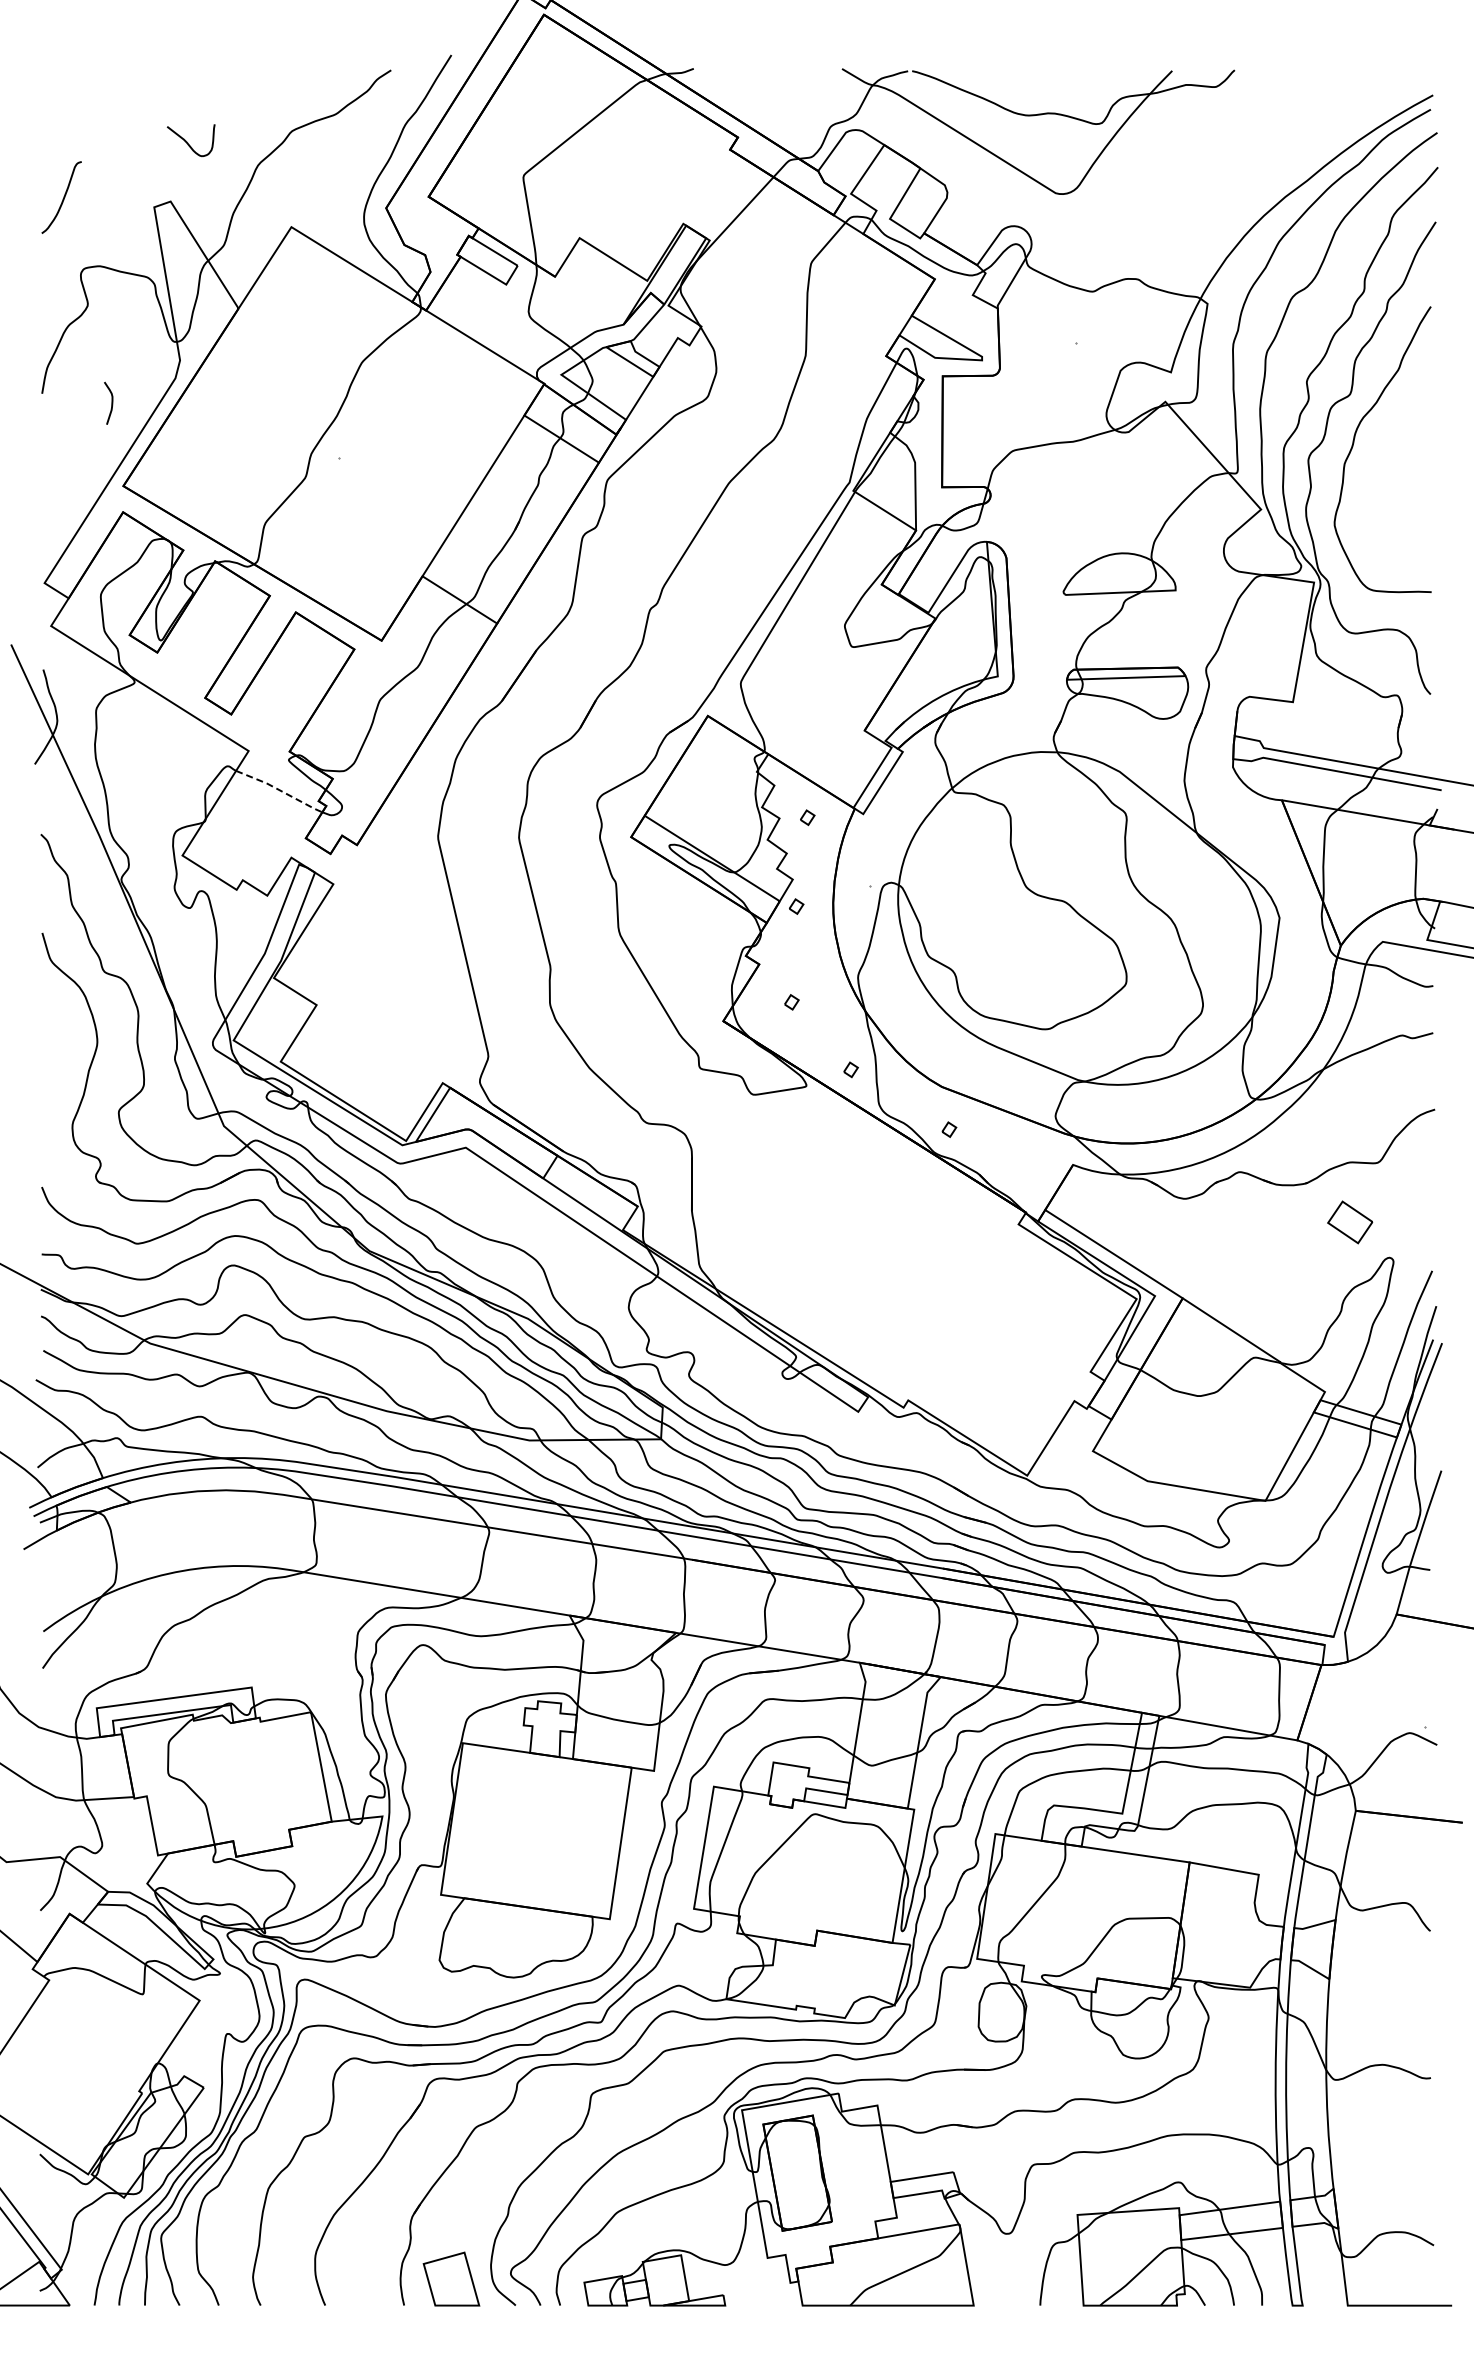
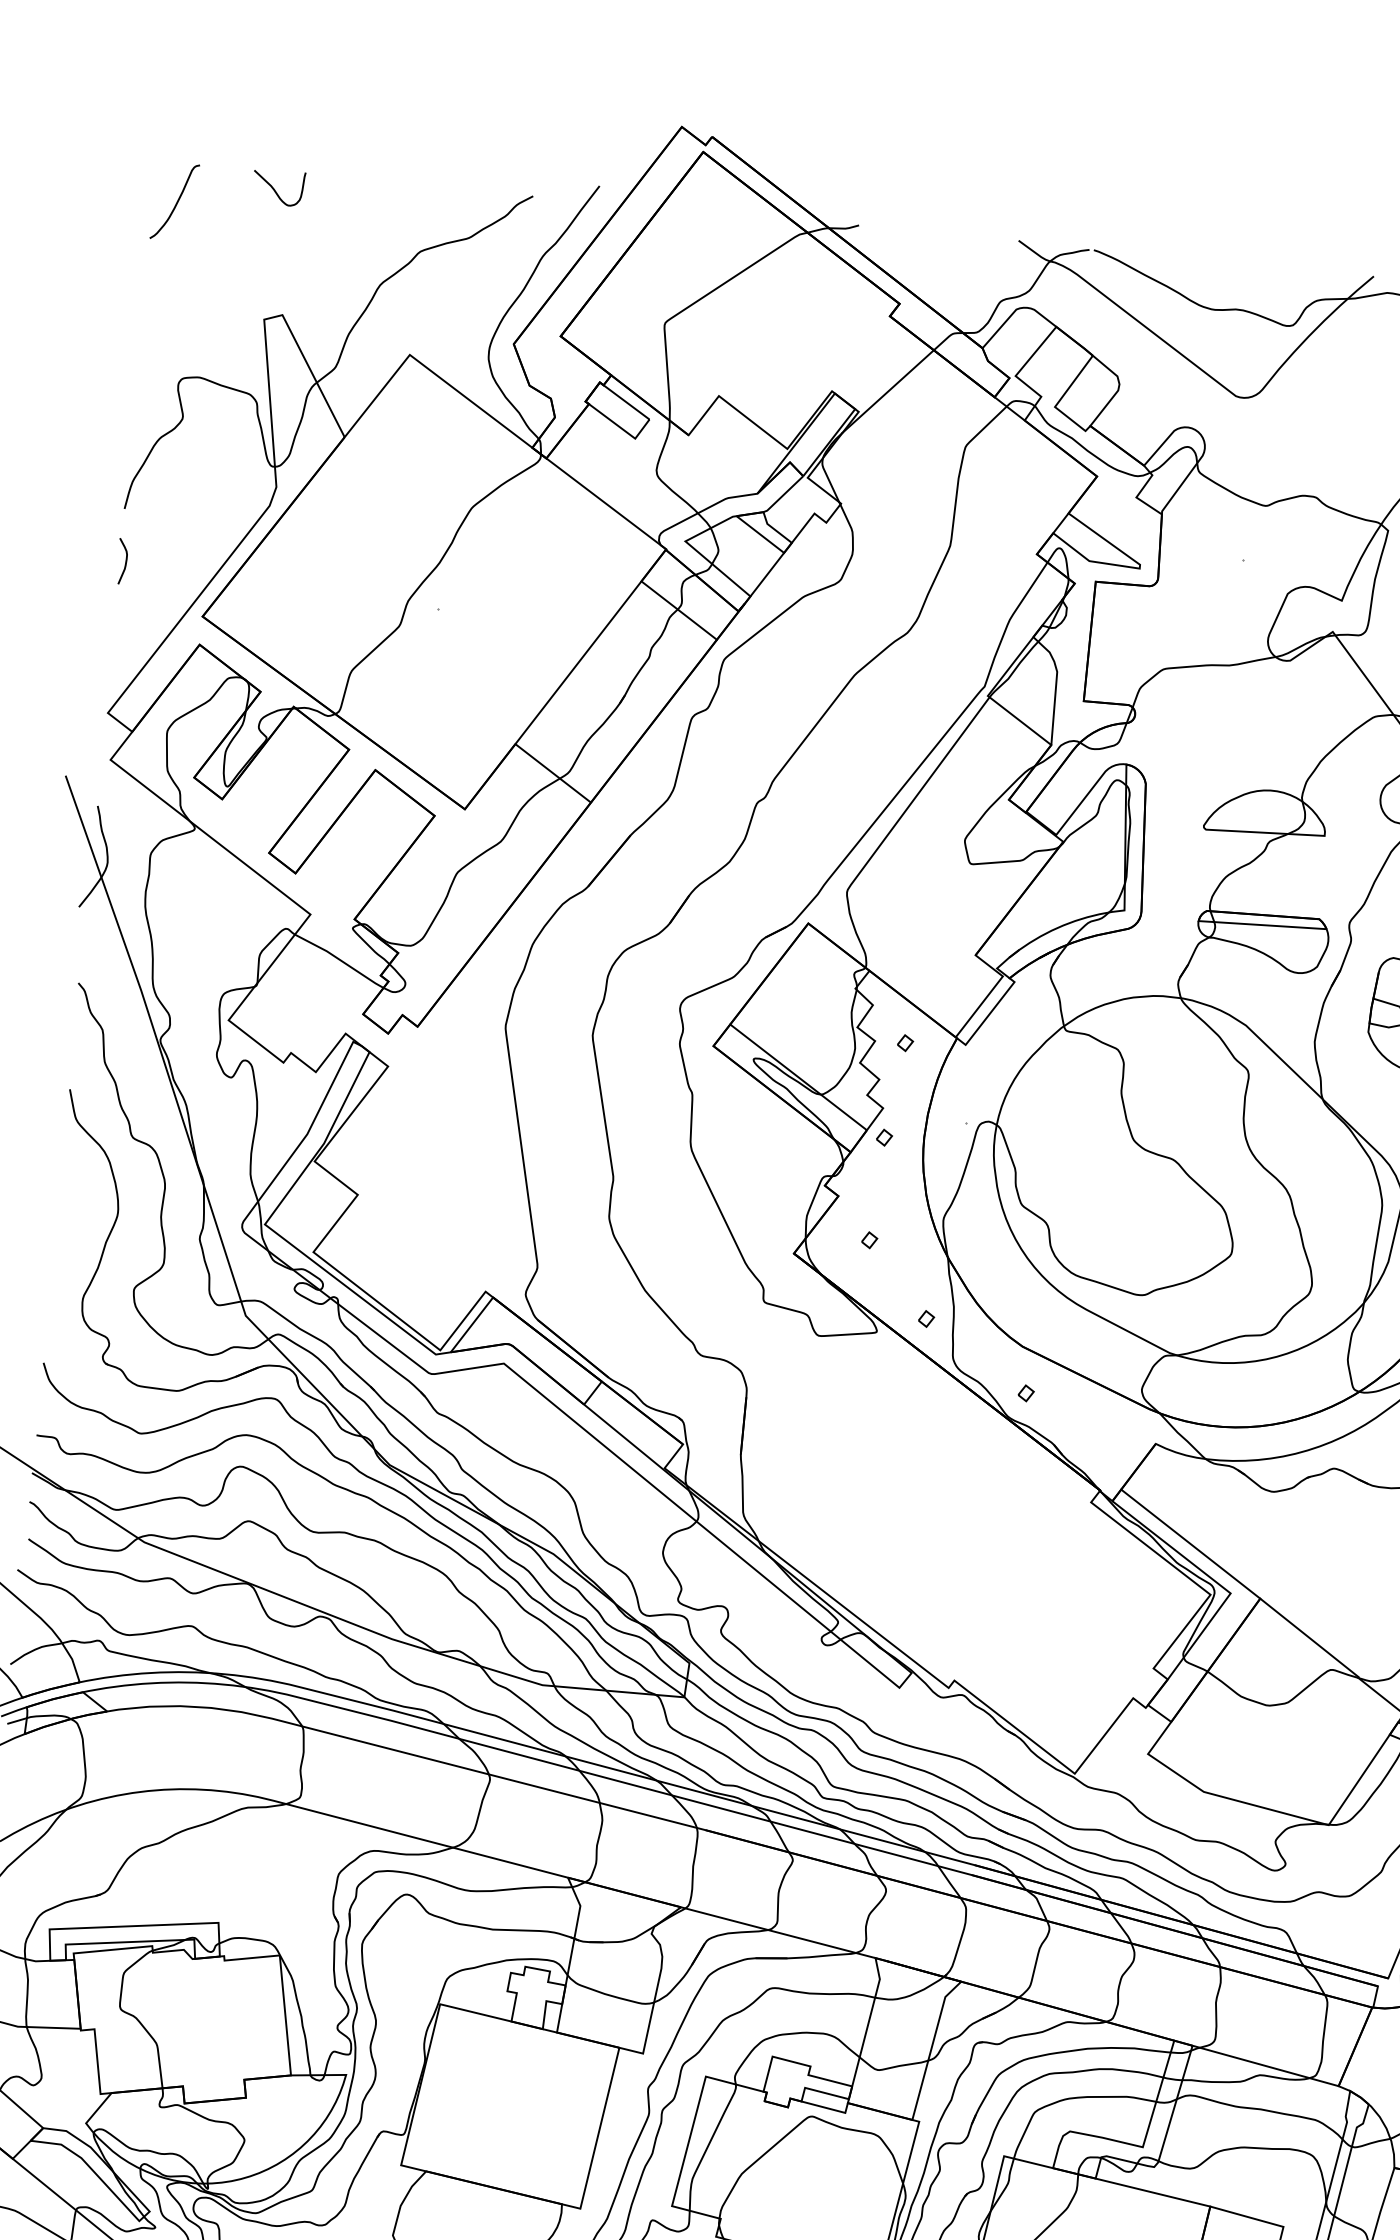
curve: (187, 141) -> (274, 188), moved
curve: (63, 197) -> (176, 201), moved
curve: (111, 402) -> (125, 560), moved
line: (280, 790) -> (340, 960), dashed -> solid

